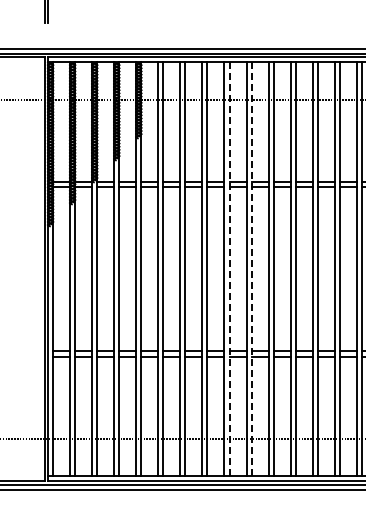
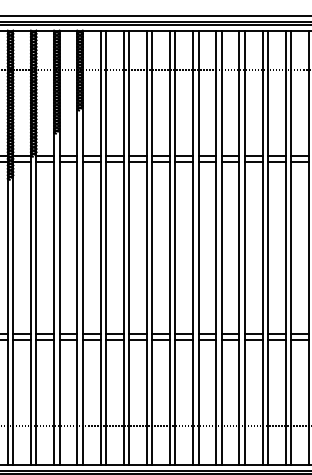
line: (229, 269) -> (175, 248), dashed -> solid
line: (251, 269) -> (198, 248), dashed -> solid

